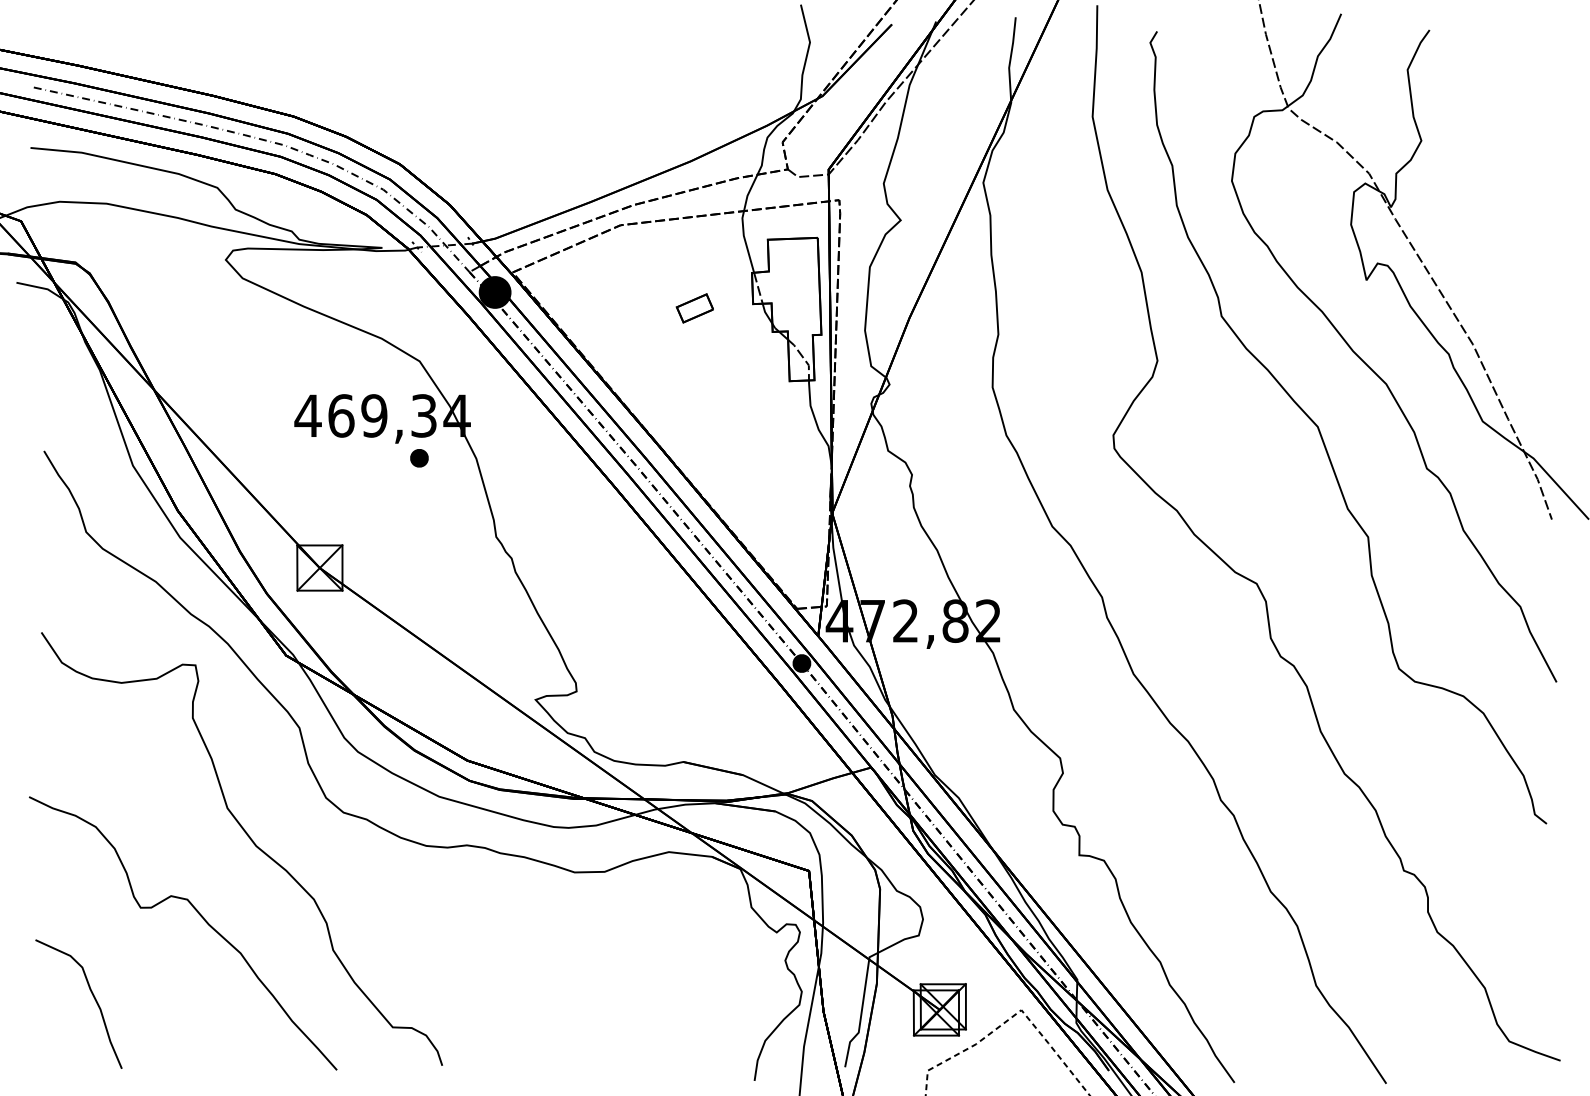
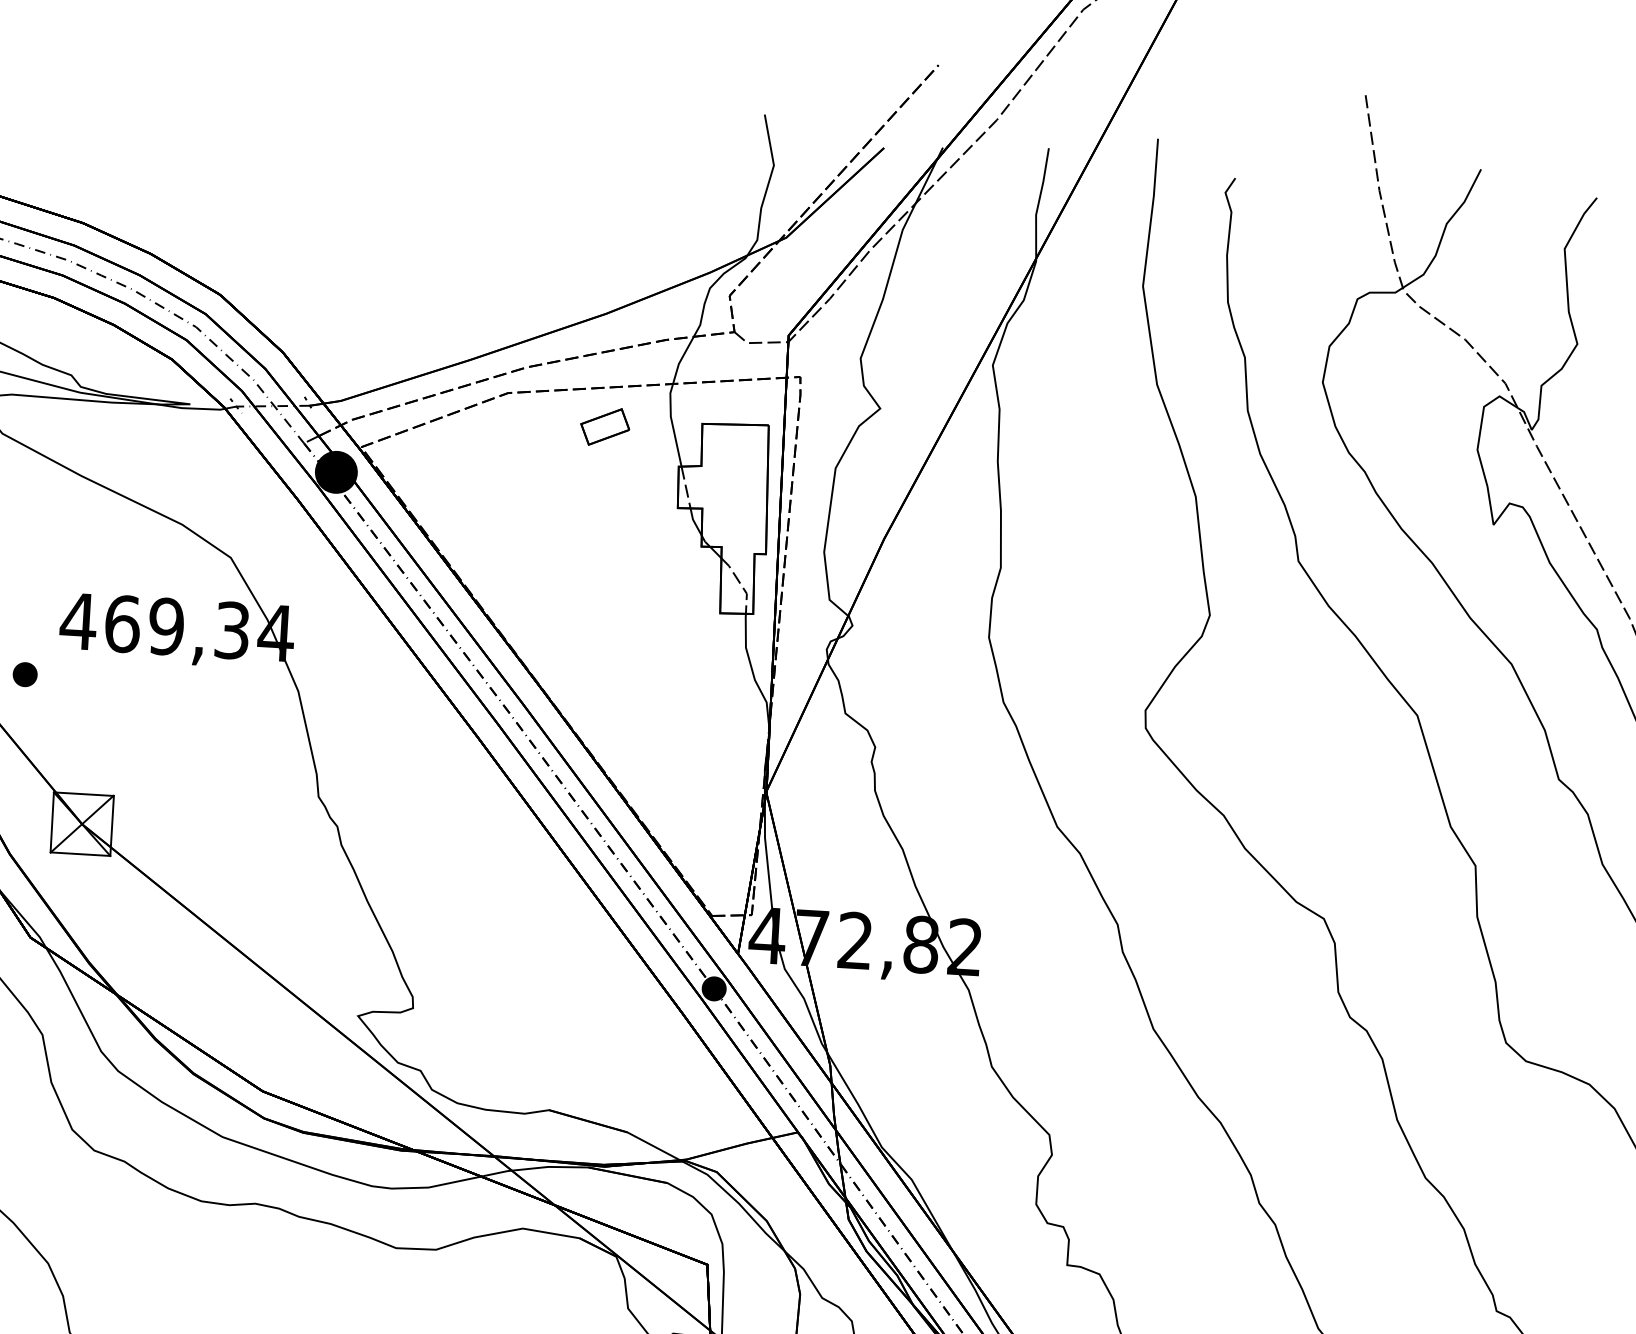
part: (694, 308) -> (604, 427), moved
part: (419, 458) -> (25, 674), moved

